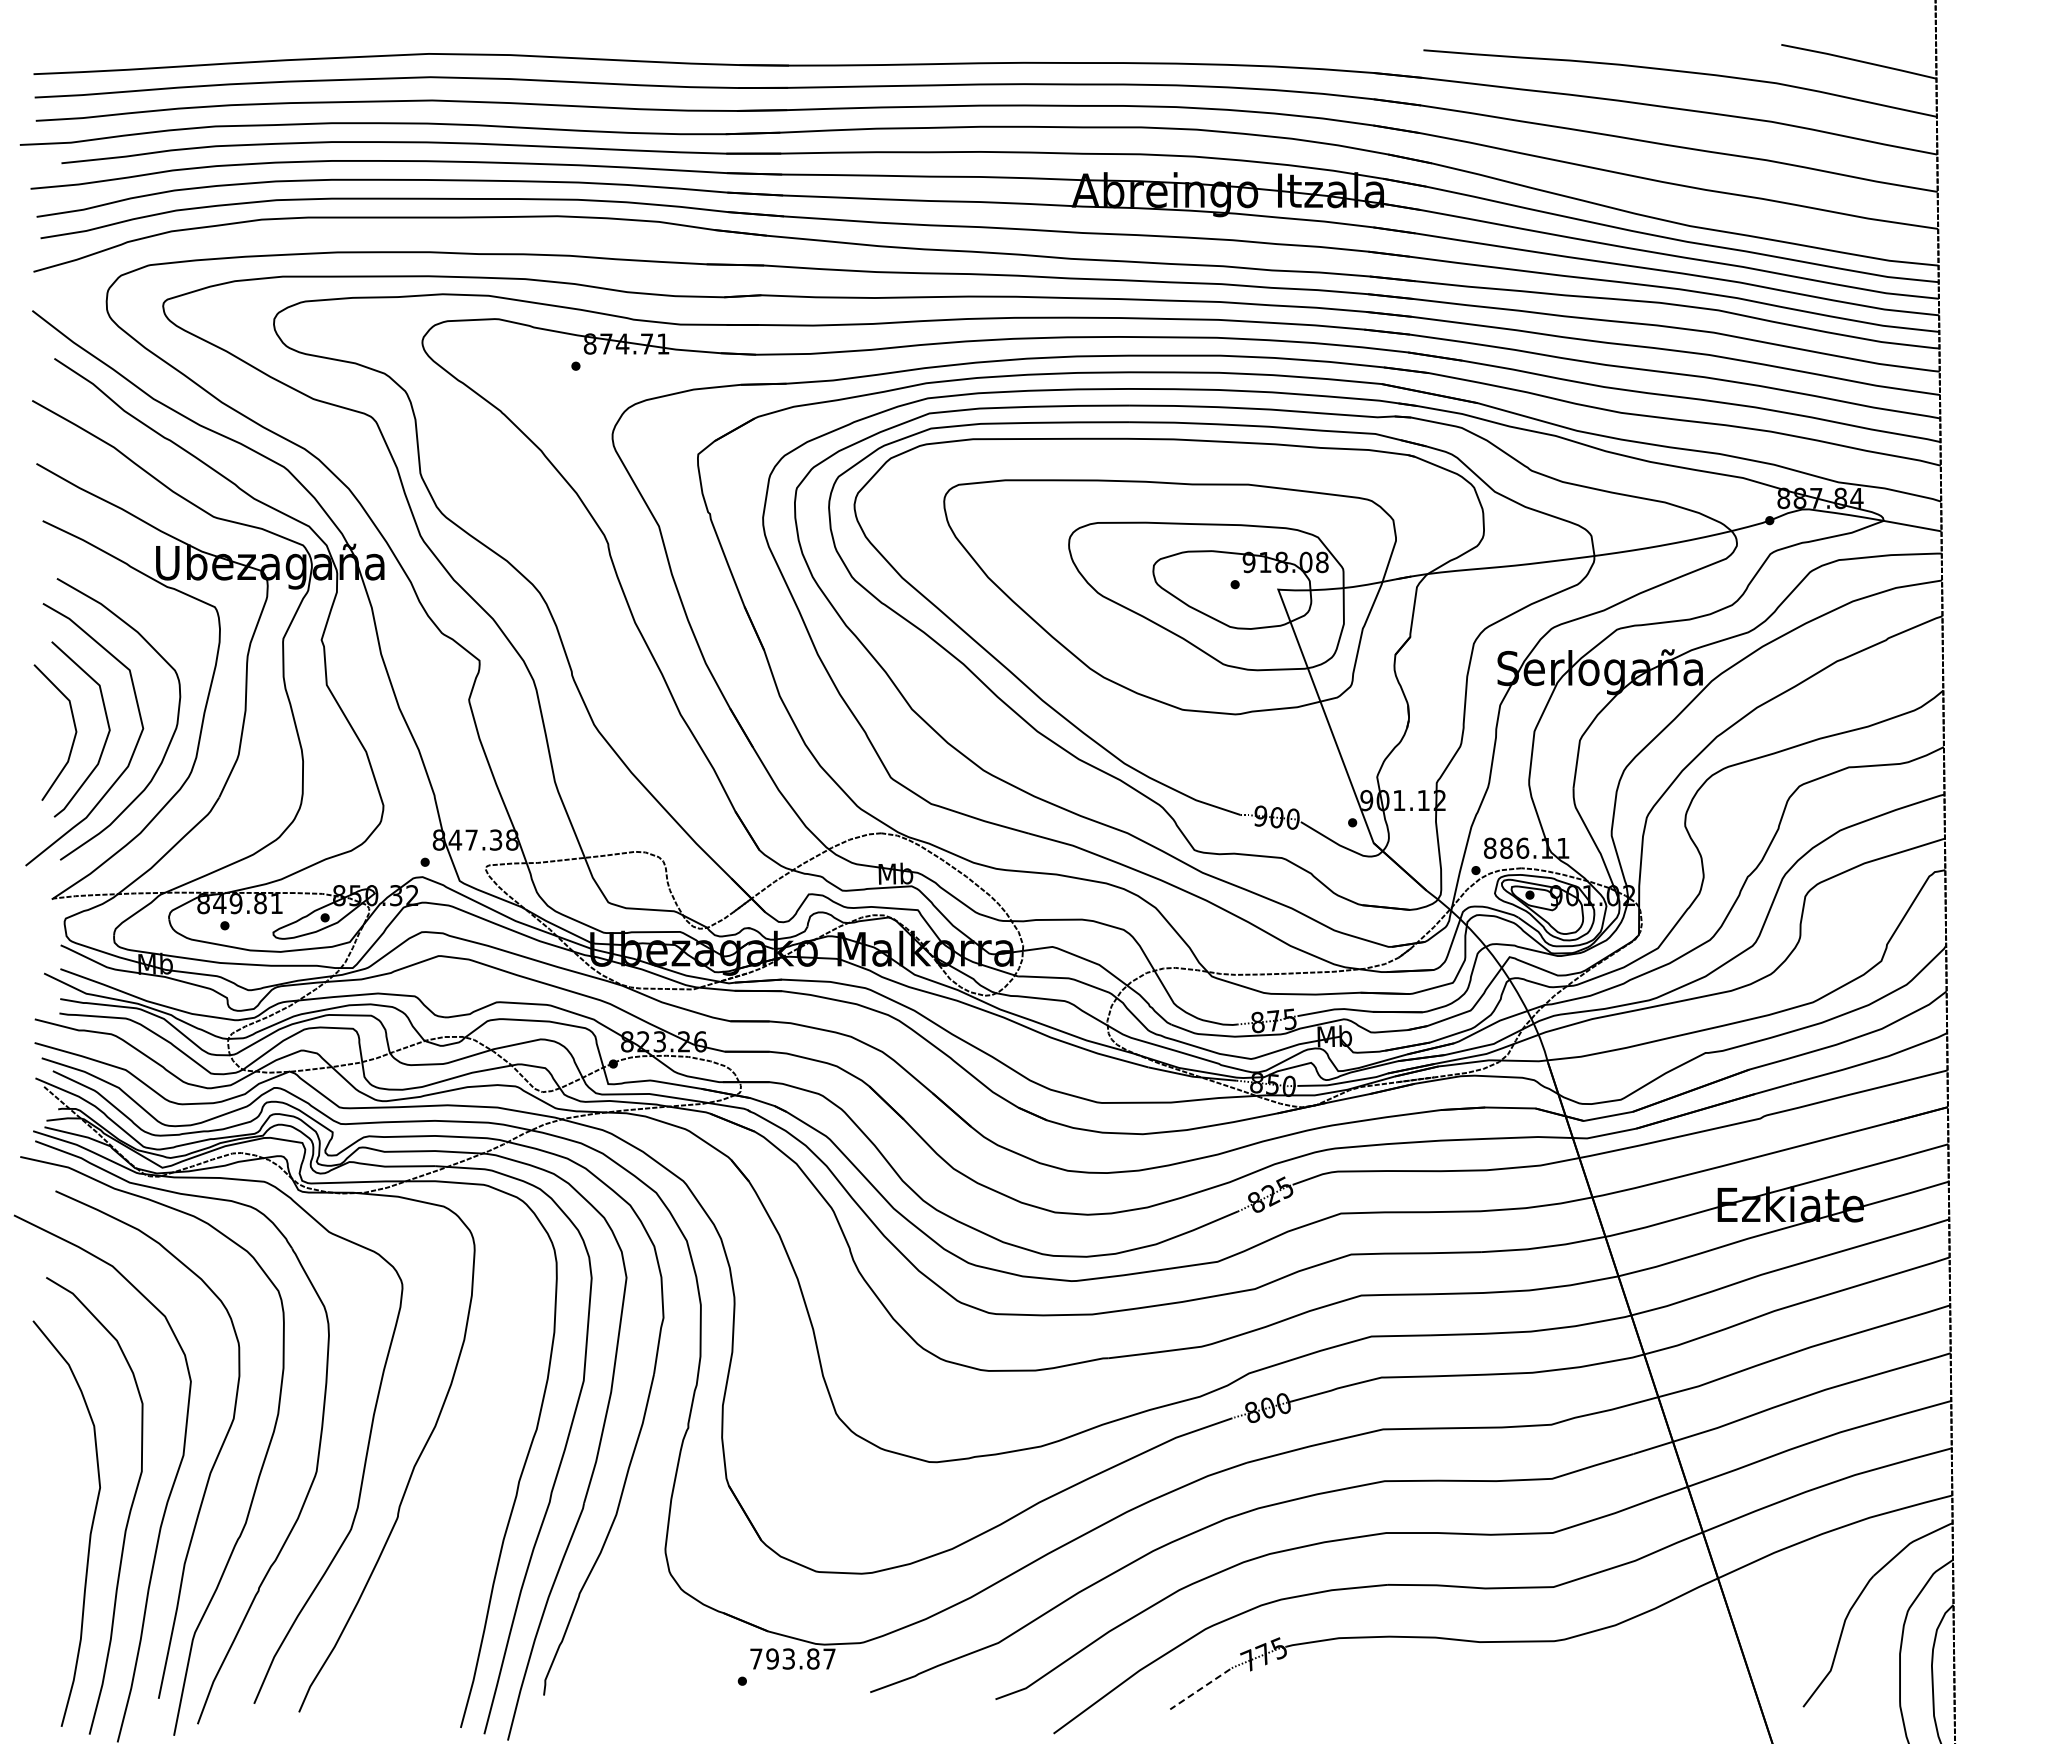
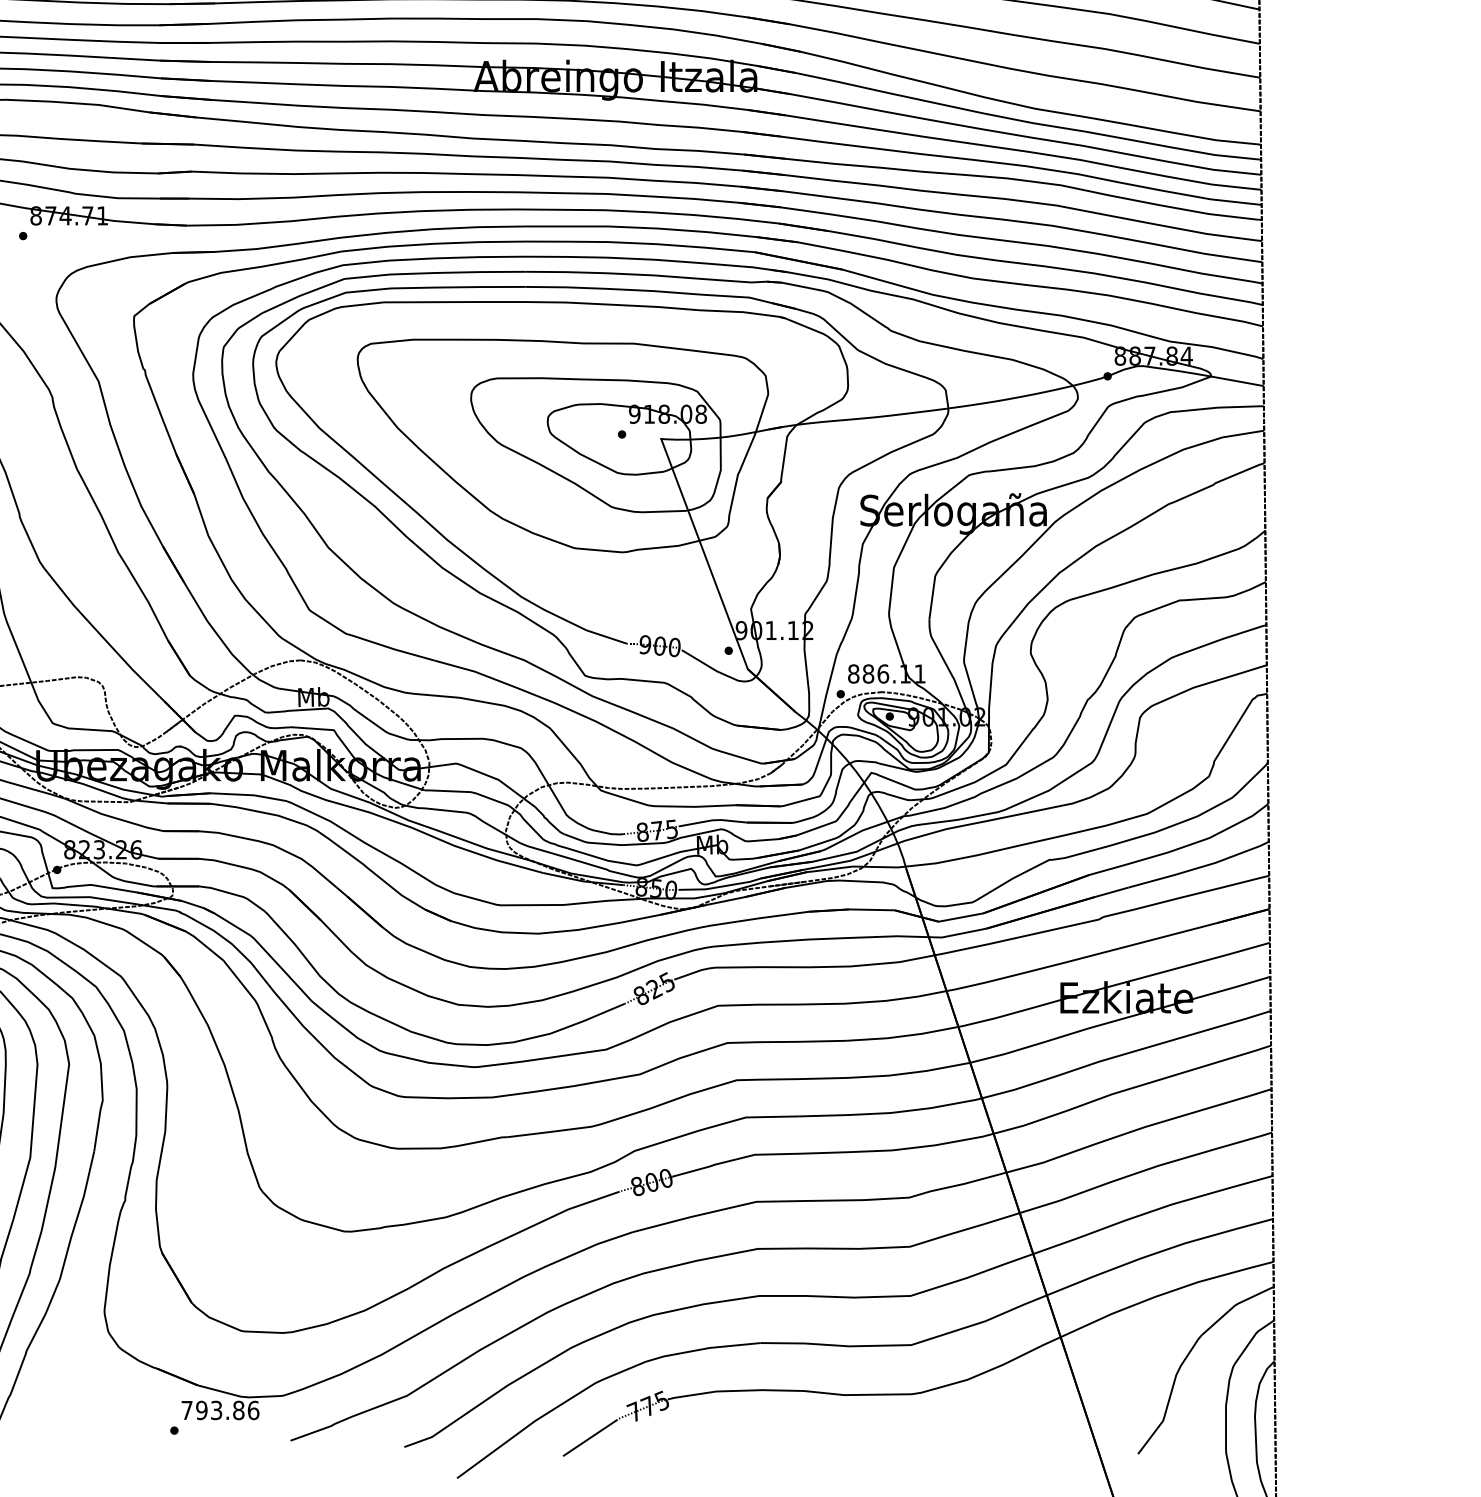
text: (829, 1658) -> (253, 1409), 793.87 -> 793.86
line: (1199, 1689) -> (589, 1438), dashed -> solid

